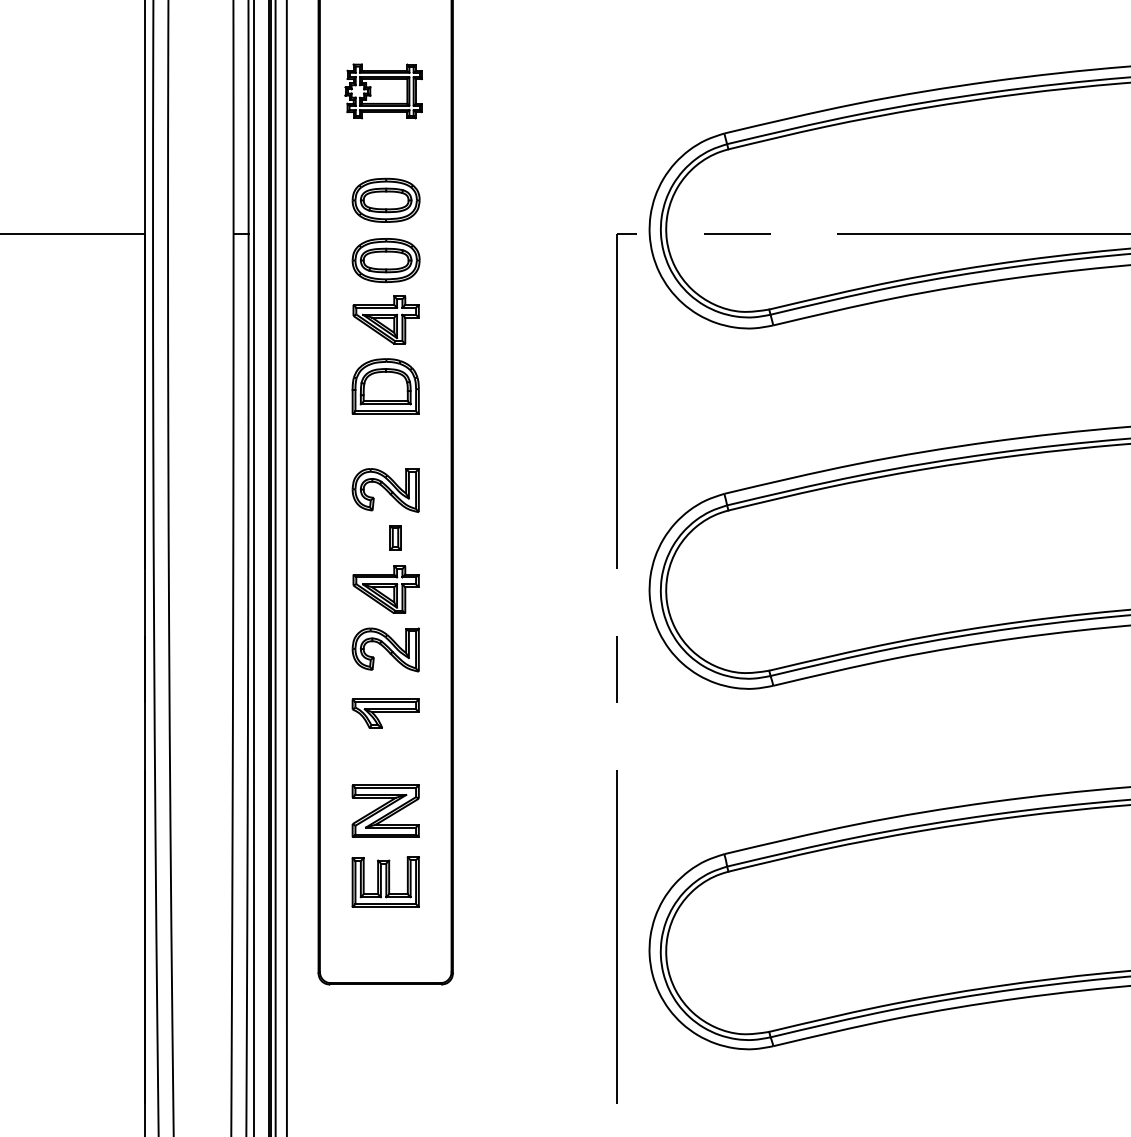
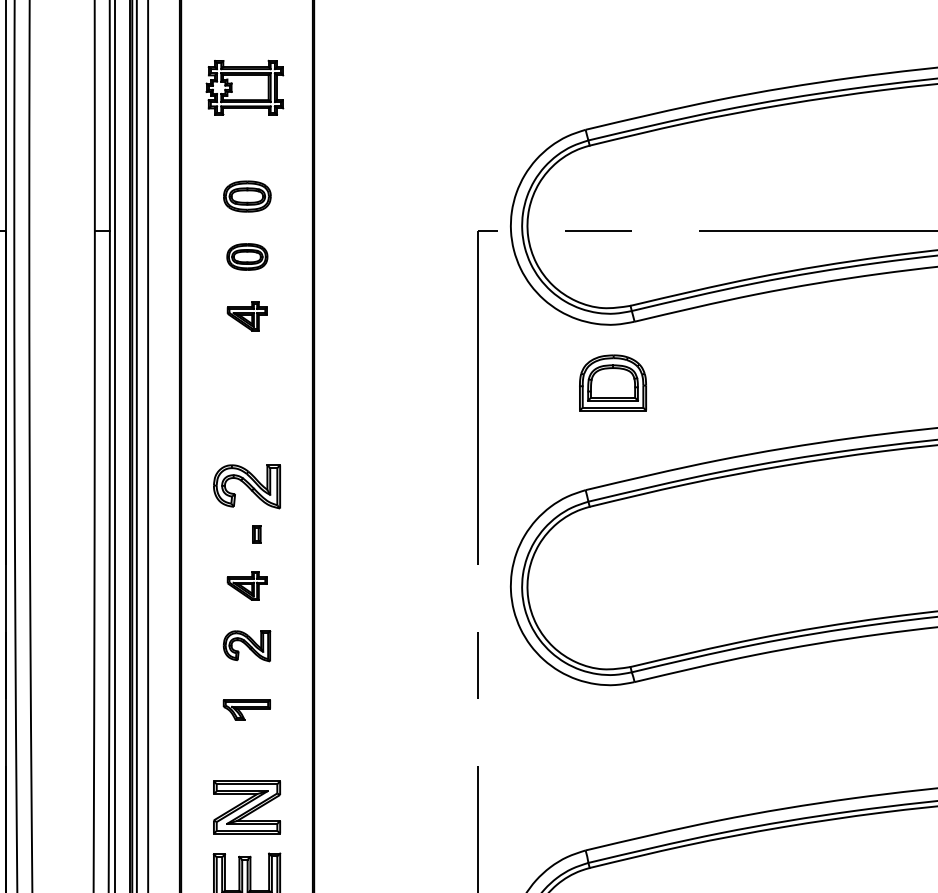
part: (385, 199) -> (246, 195), size x0.7
part: (385, 260) -> (246, 256), size x0.6
part: (385, 319) -> (246, 315), size x0.6
part: (385, 386) -> (612, 382), moved
part: (395, 537) -> (256, 533), size x0.7
part: (385, 589) -> (246, 585), size x0.6
part: (385, 649) -> (246, 645), size x0.7
part: (385, 713) -> (246, 709), size x0.7

